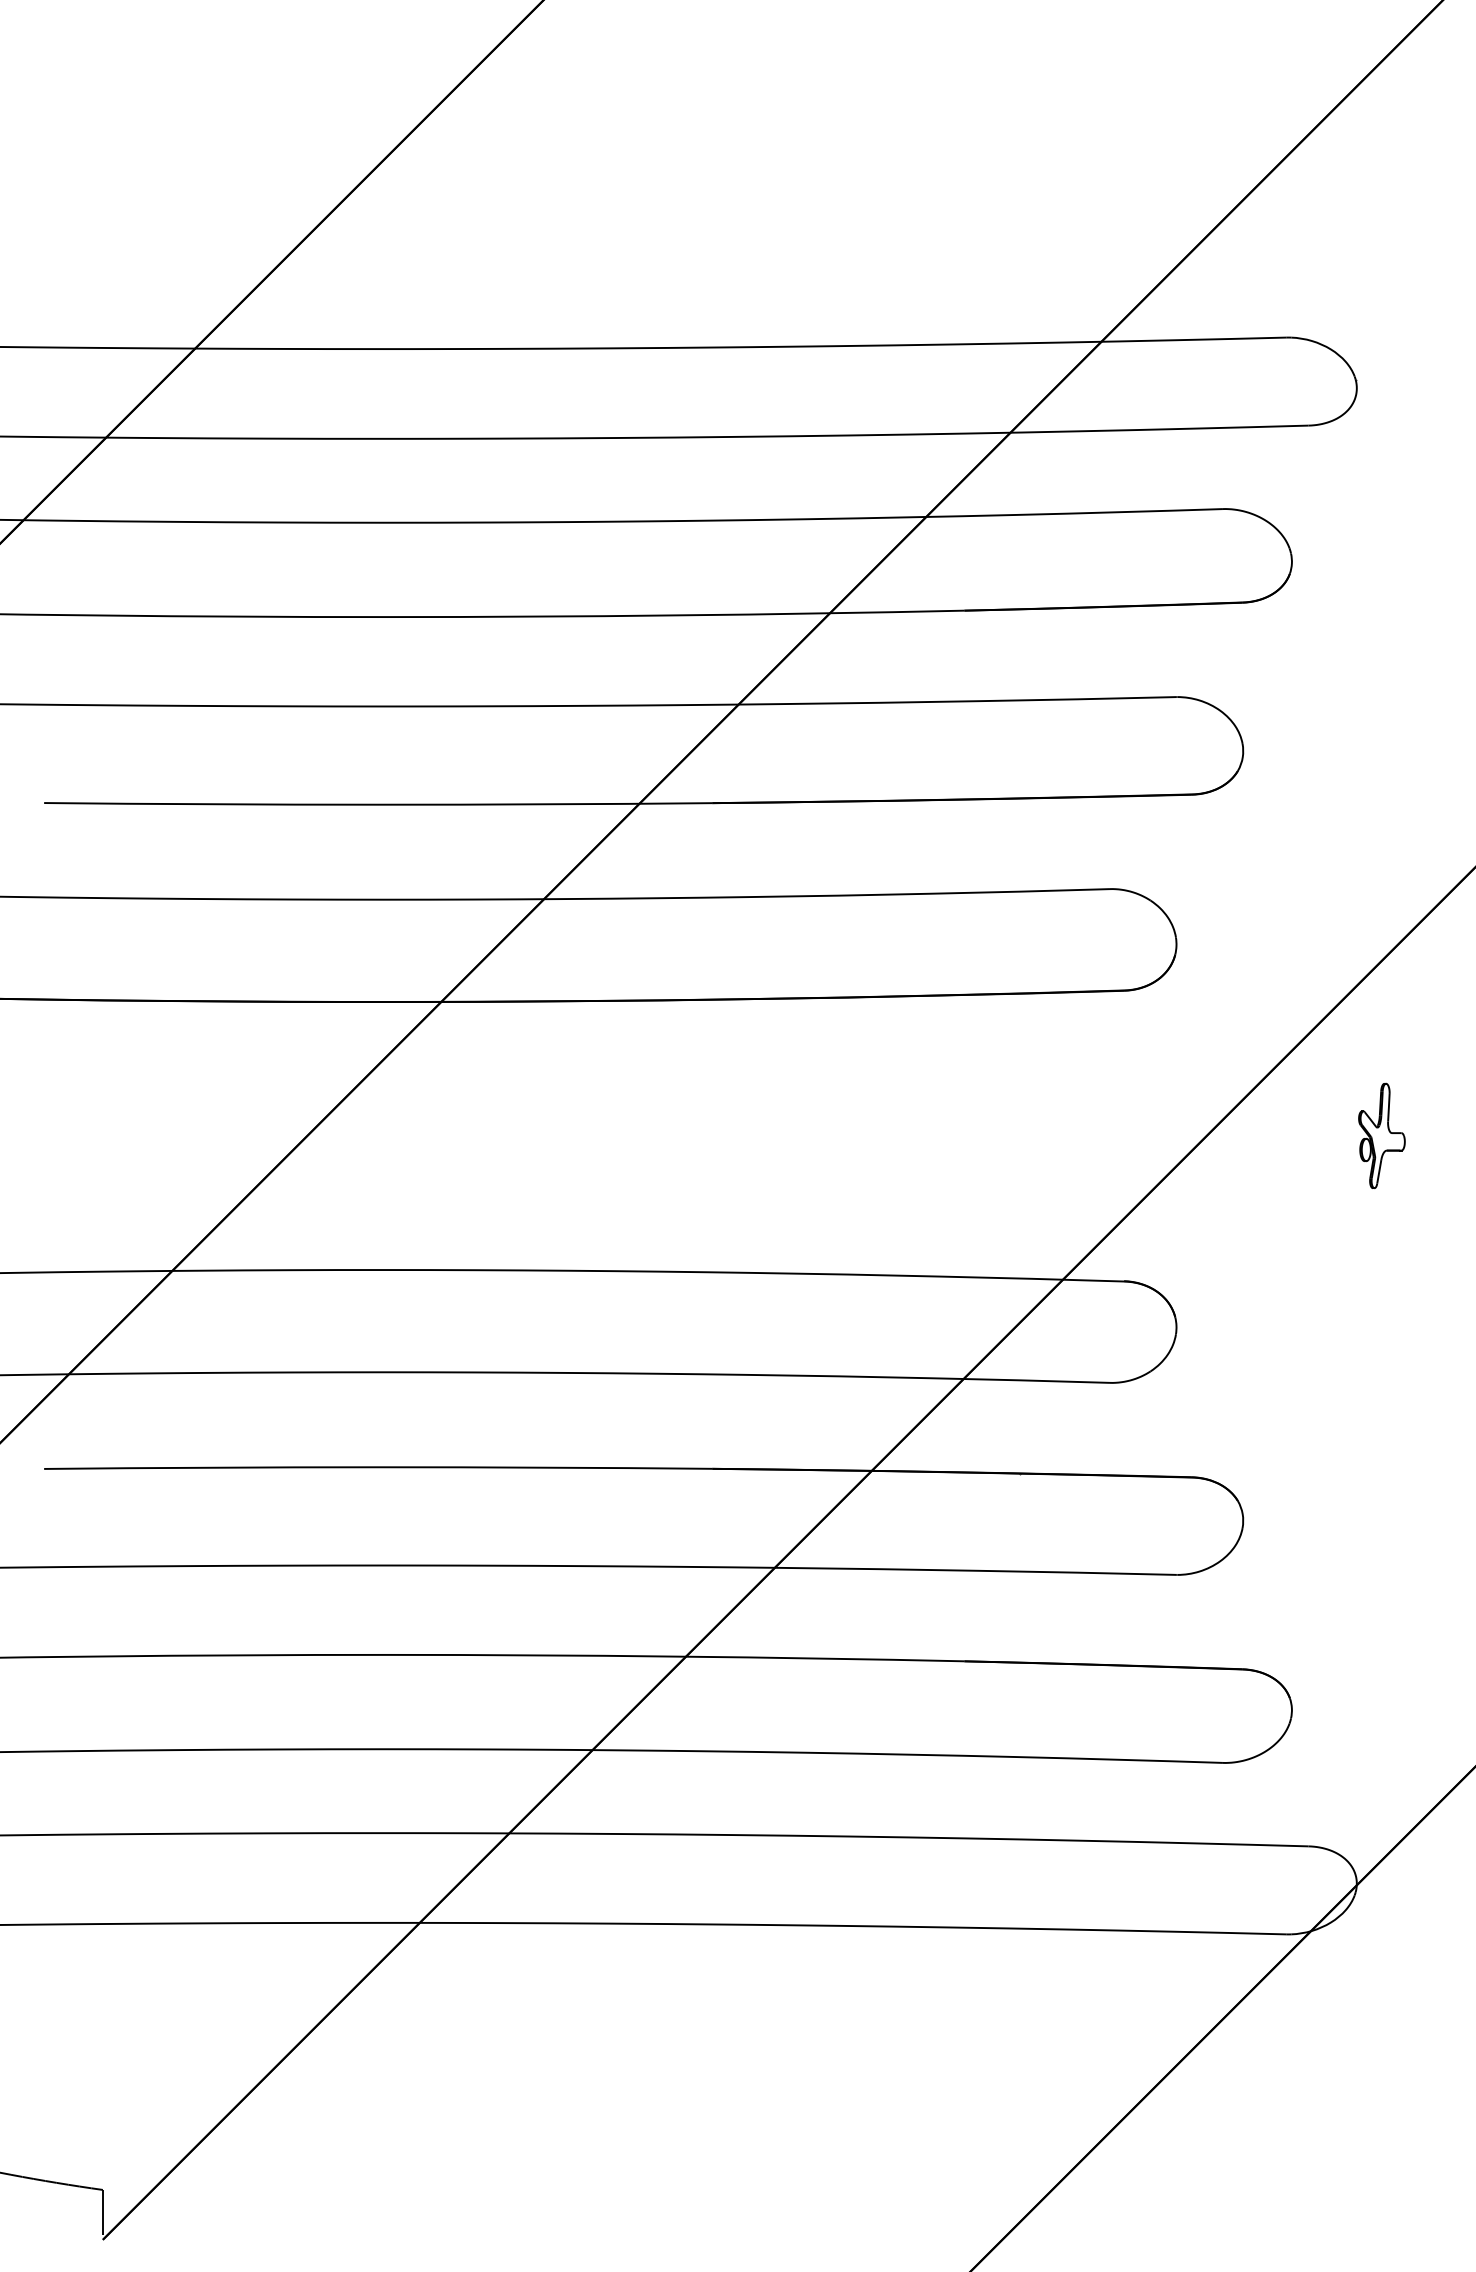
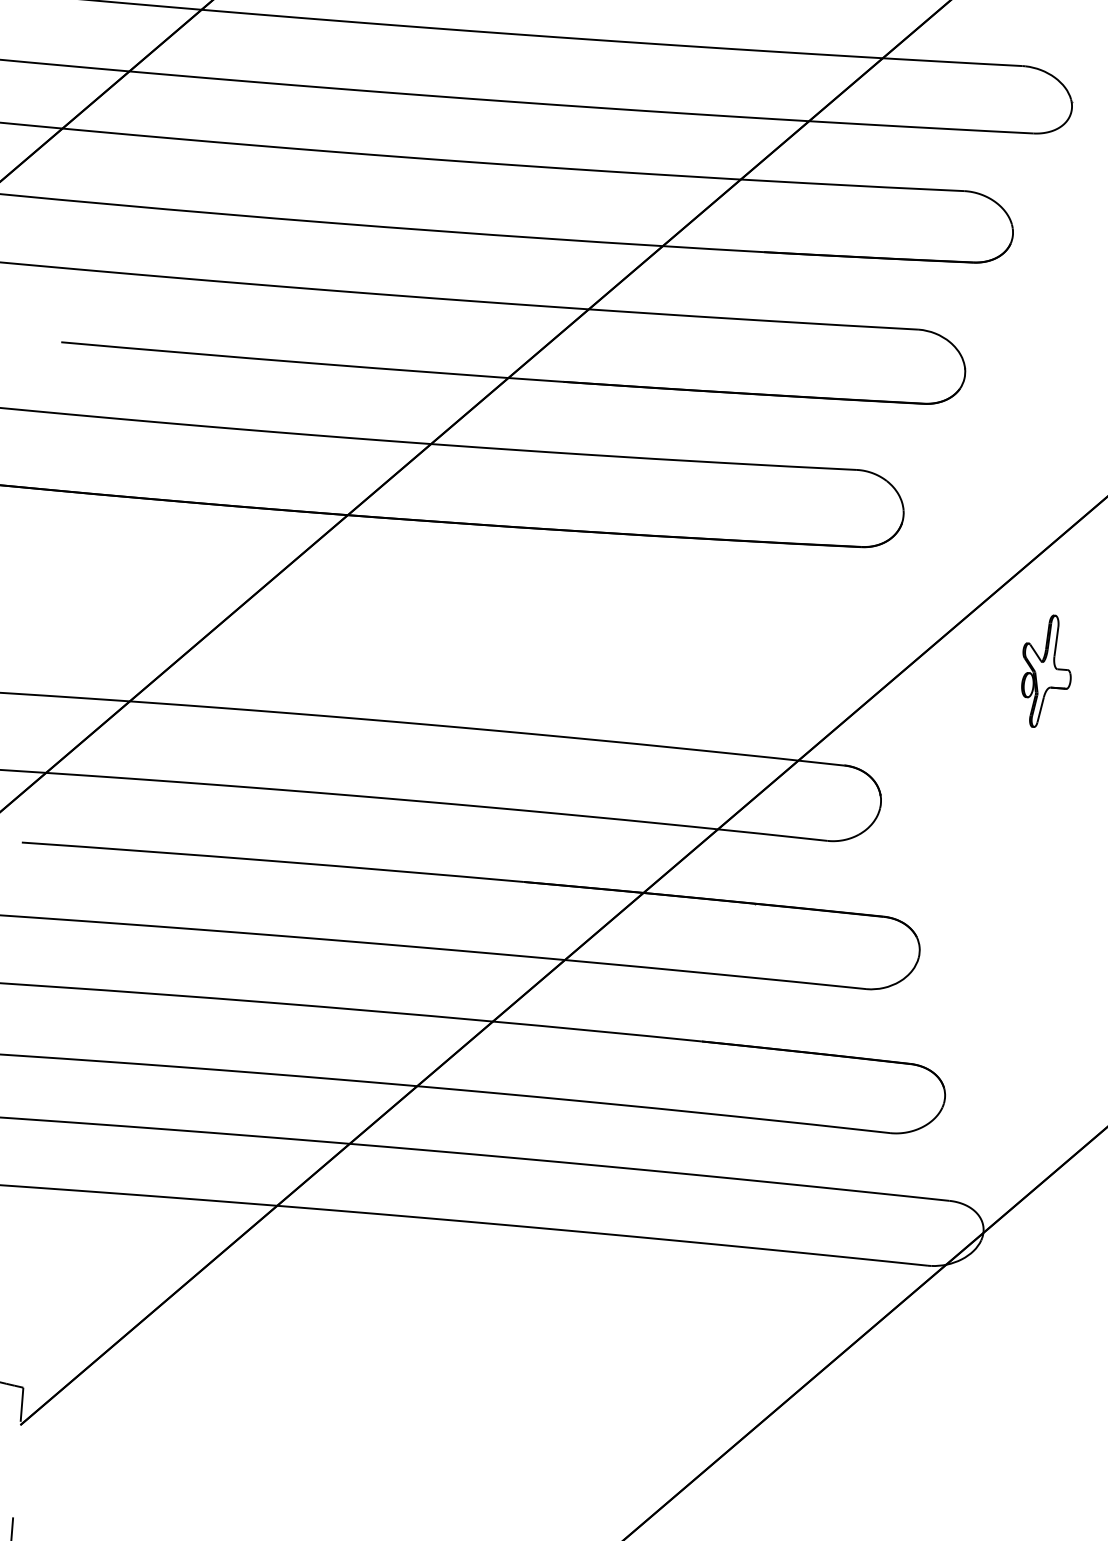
part: (1381, 1135) -> (1046, 671), size x1.43

